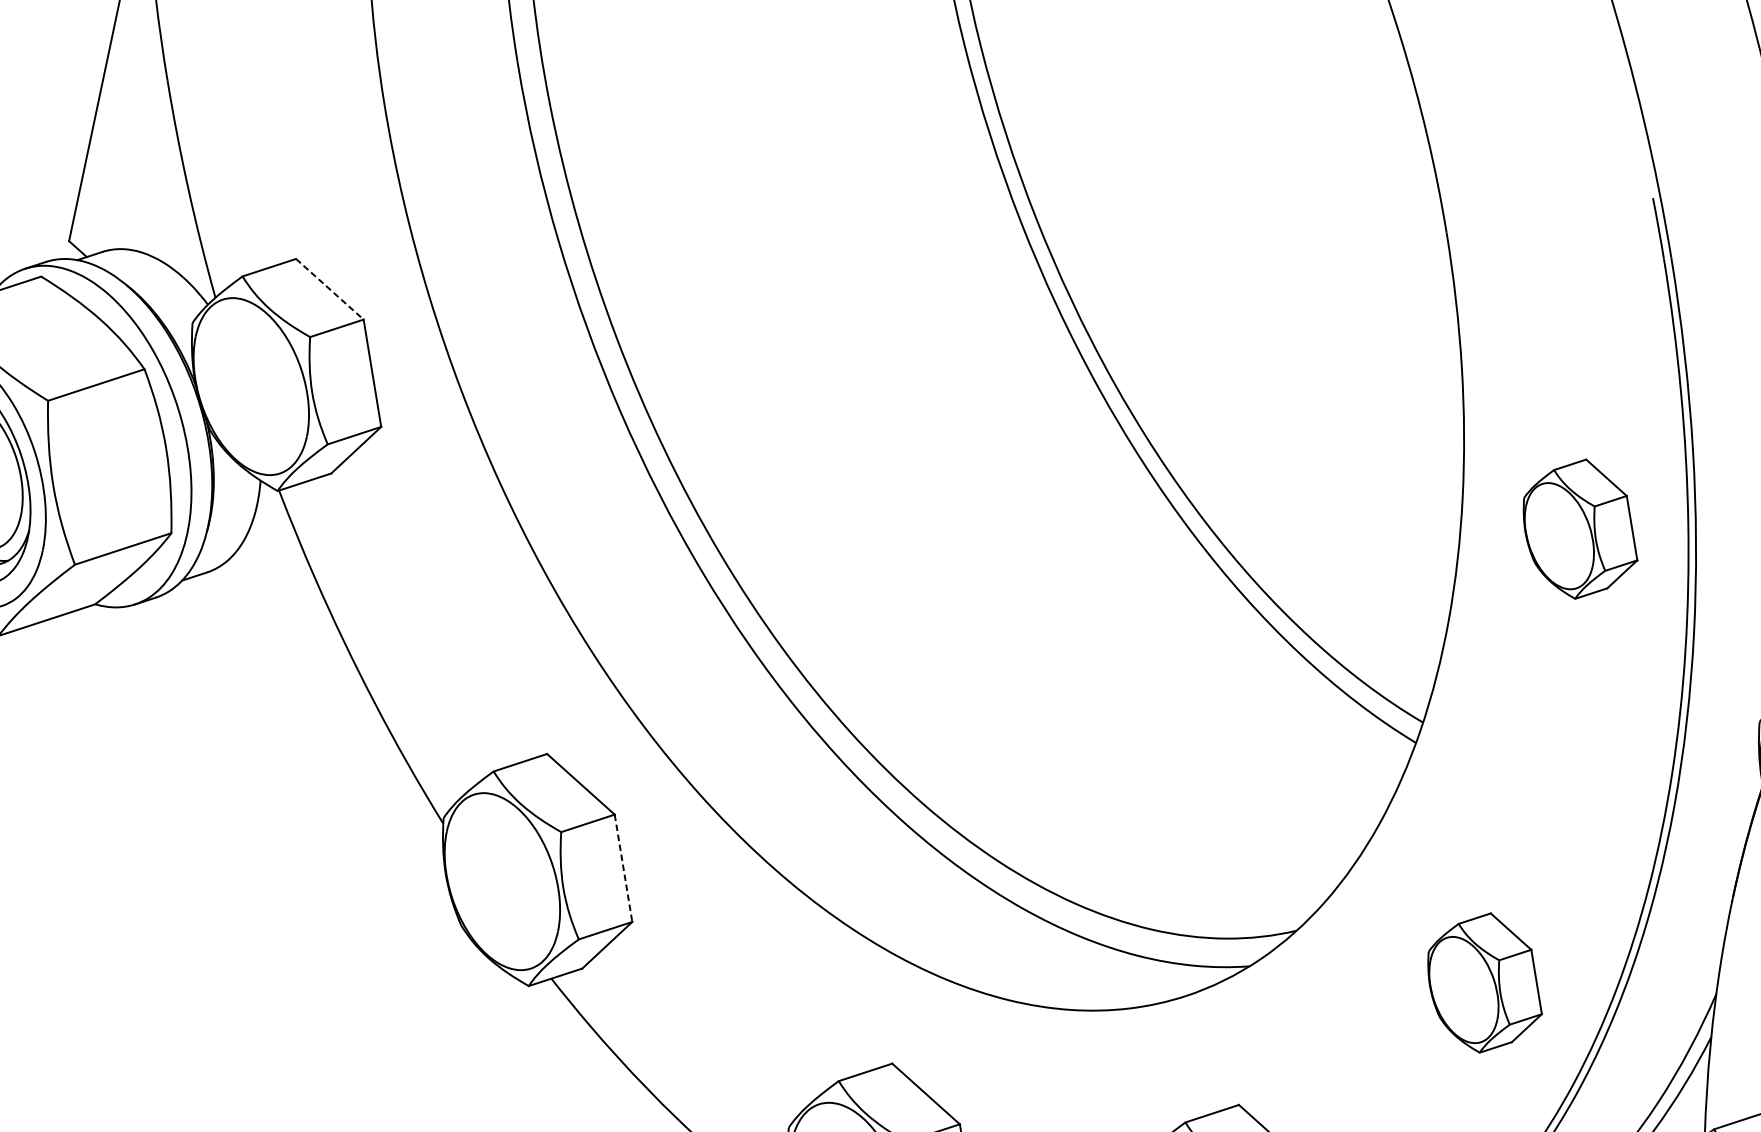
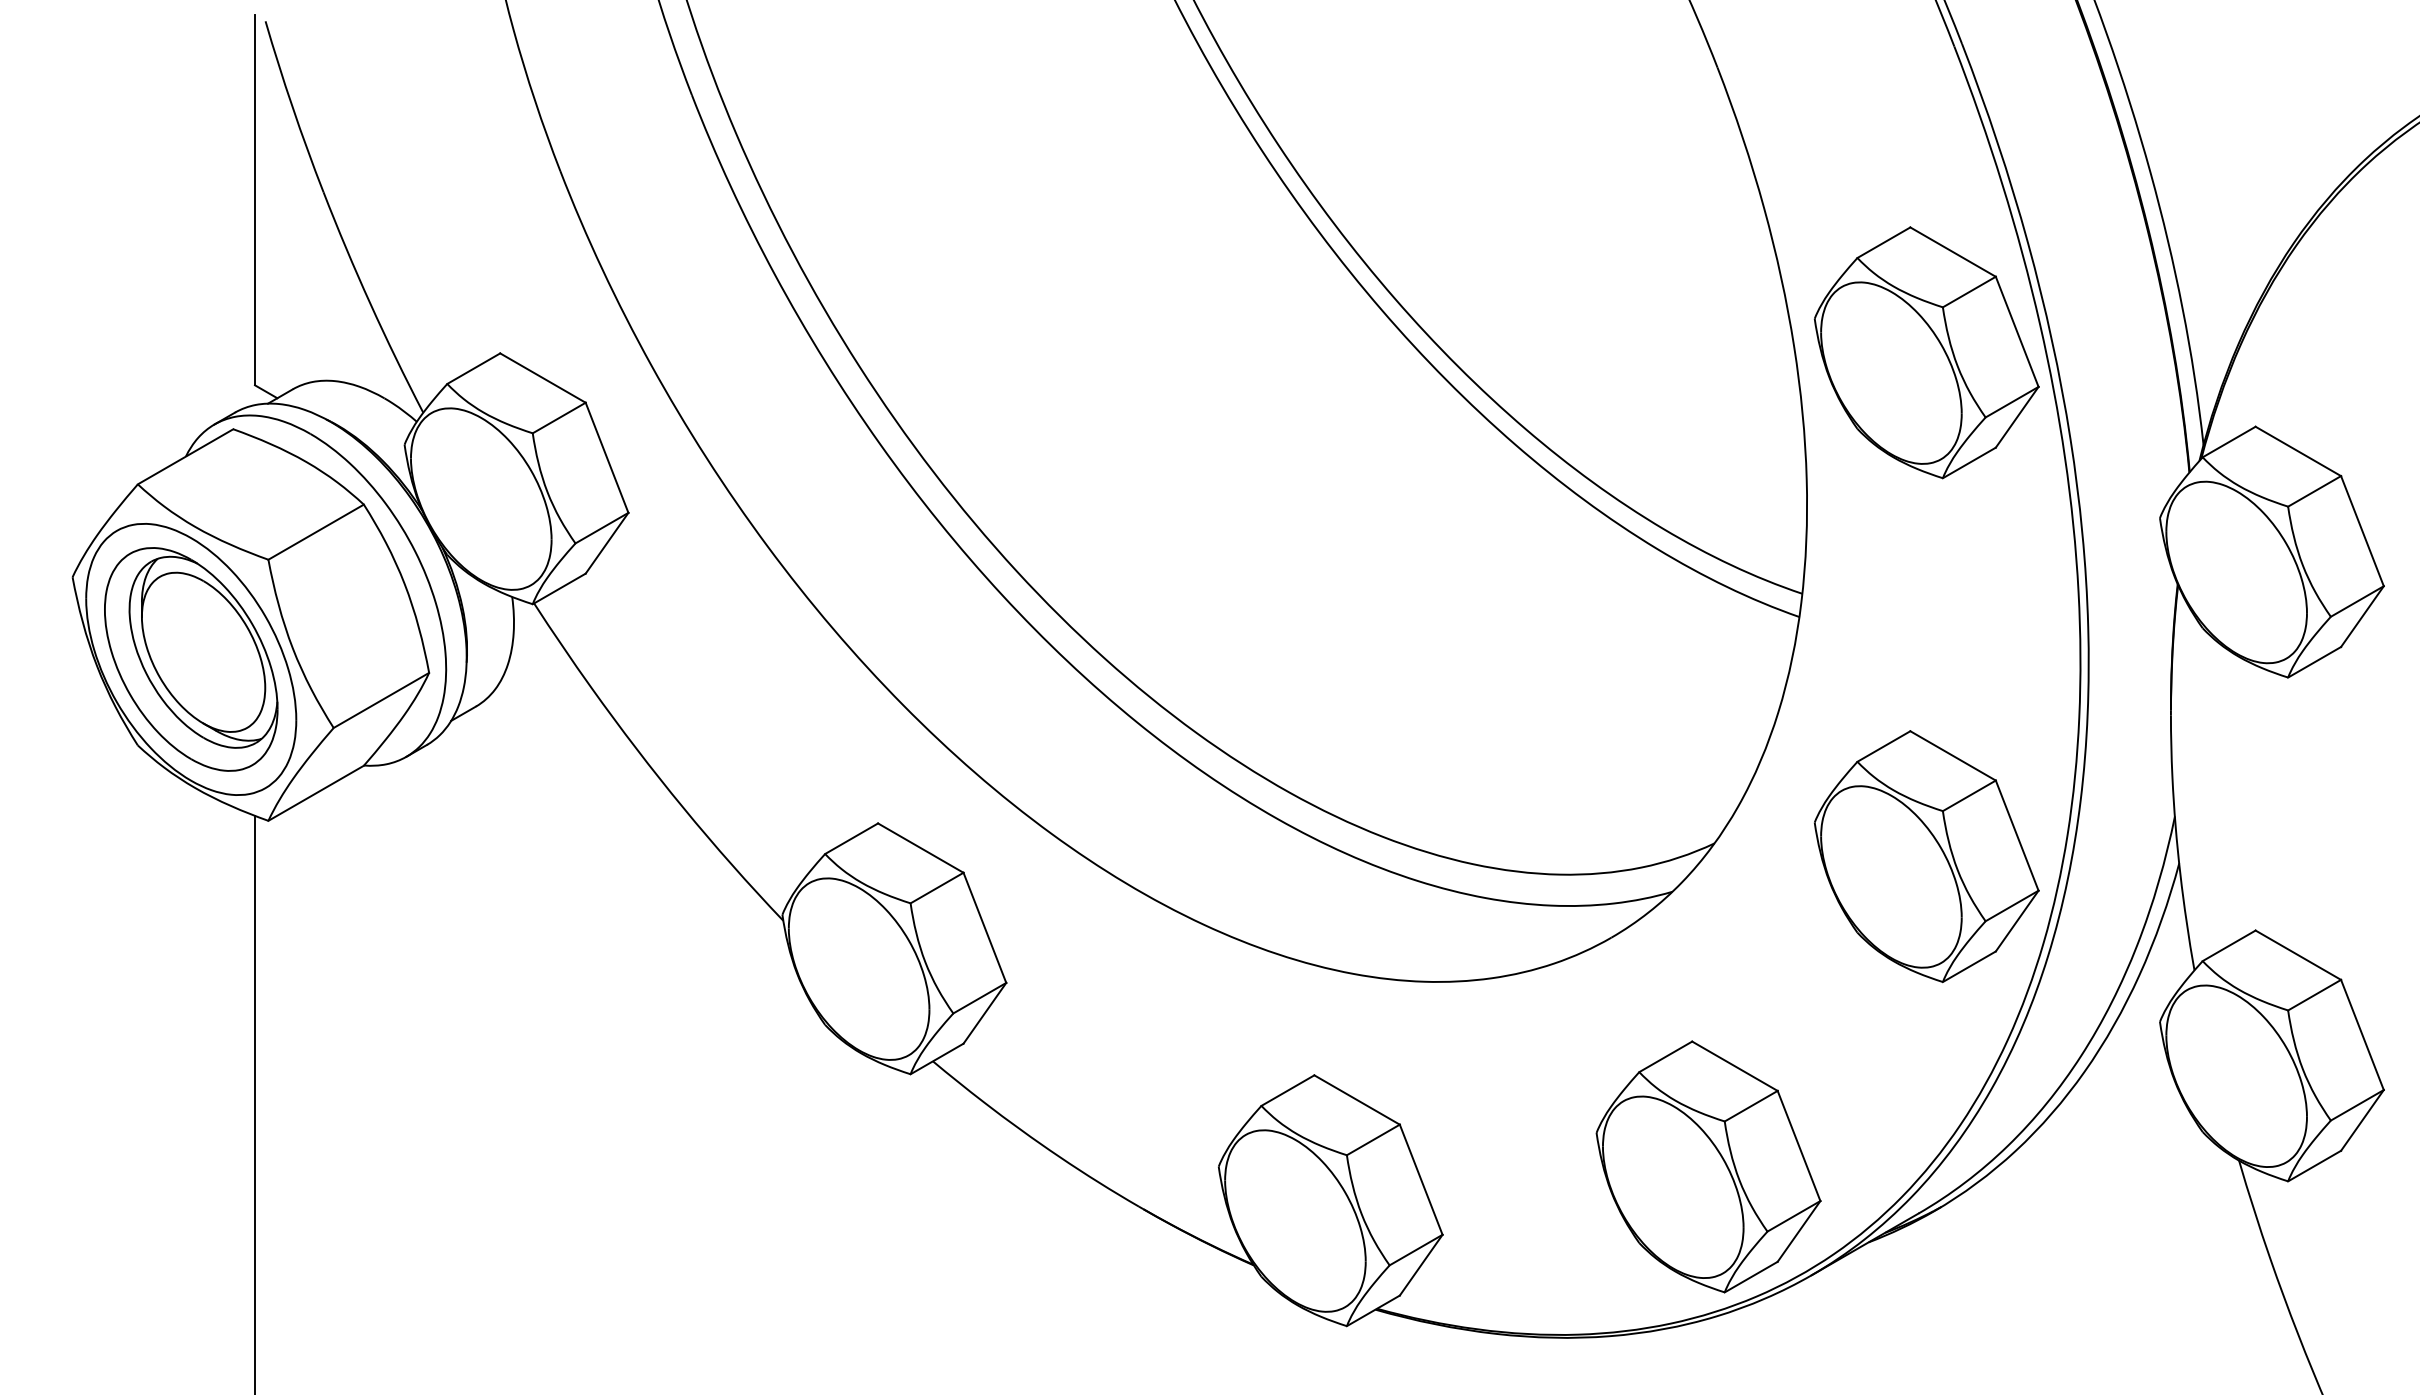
line: (330, 289) -> (543, 378), dashed -> solid
part: (1580, 528) -> (1926, 352), size x1.67
line: (623, 868) -> (985, 928), dashed -> solid
part: (1485, 982) -> (1926, 856), size x1.67

